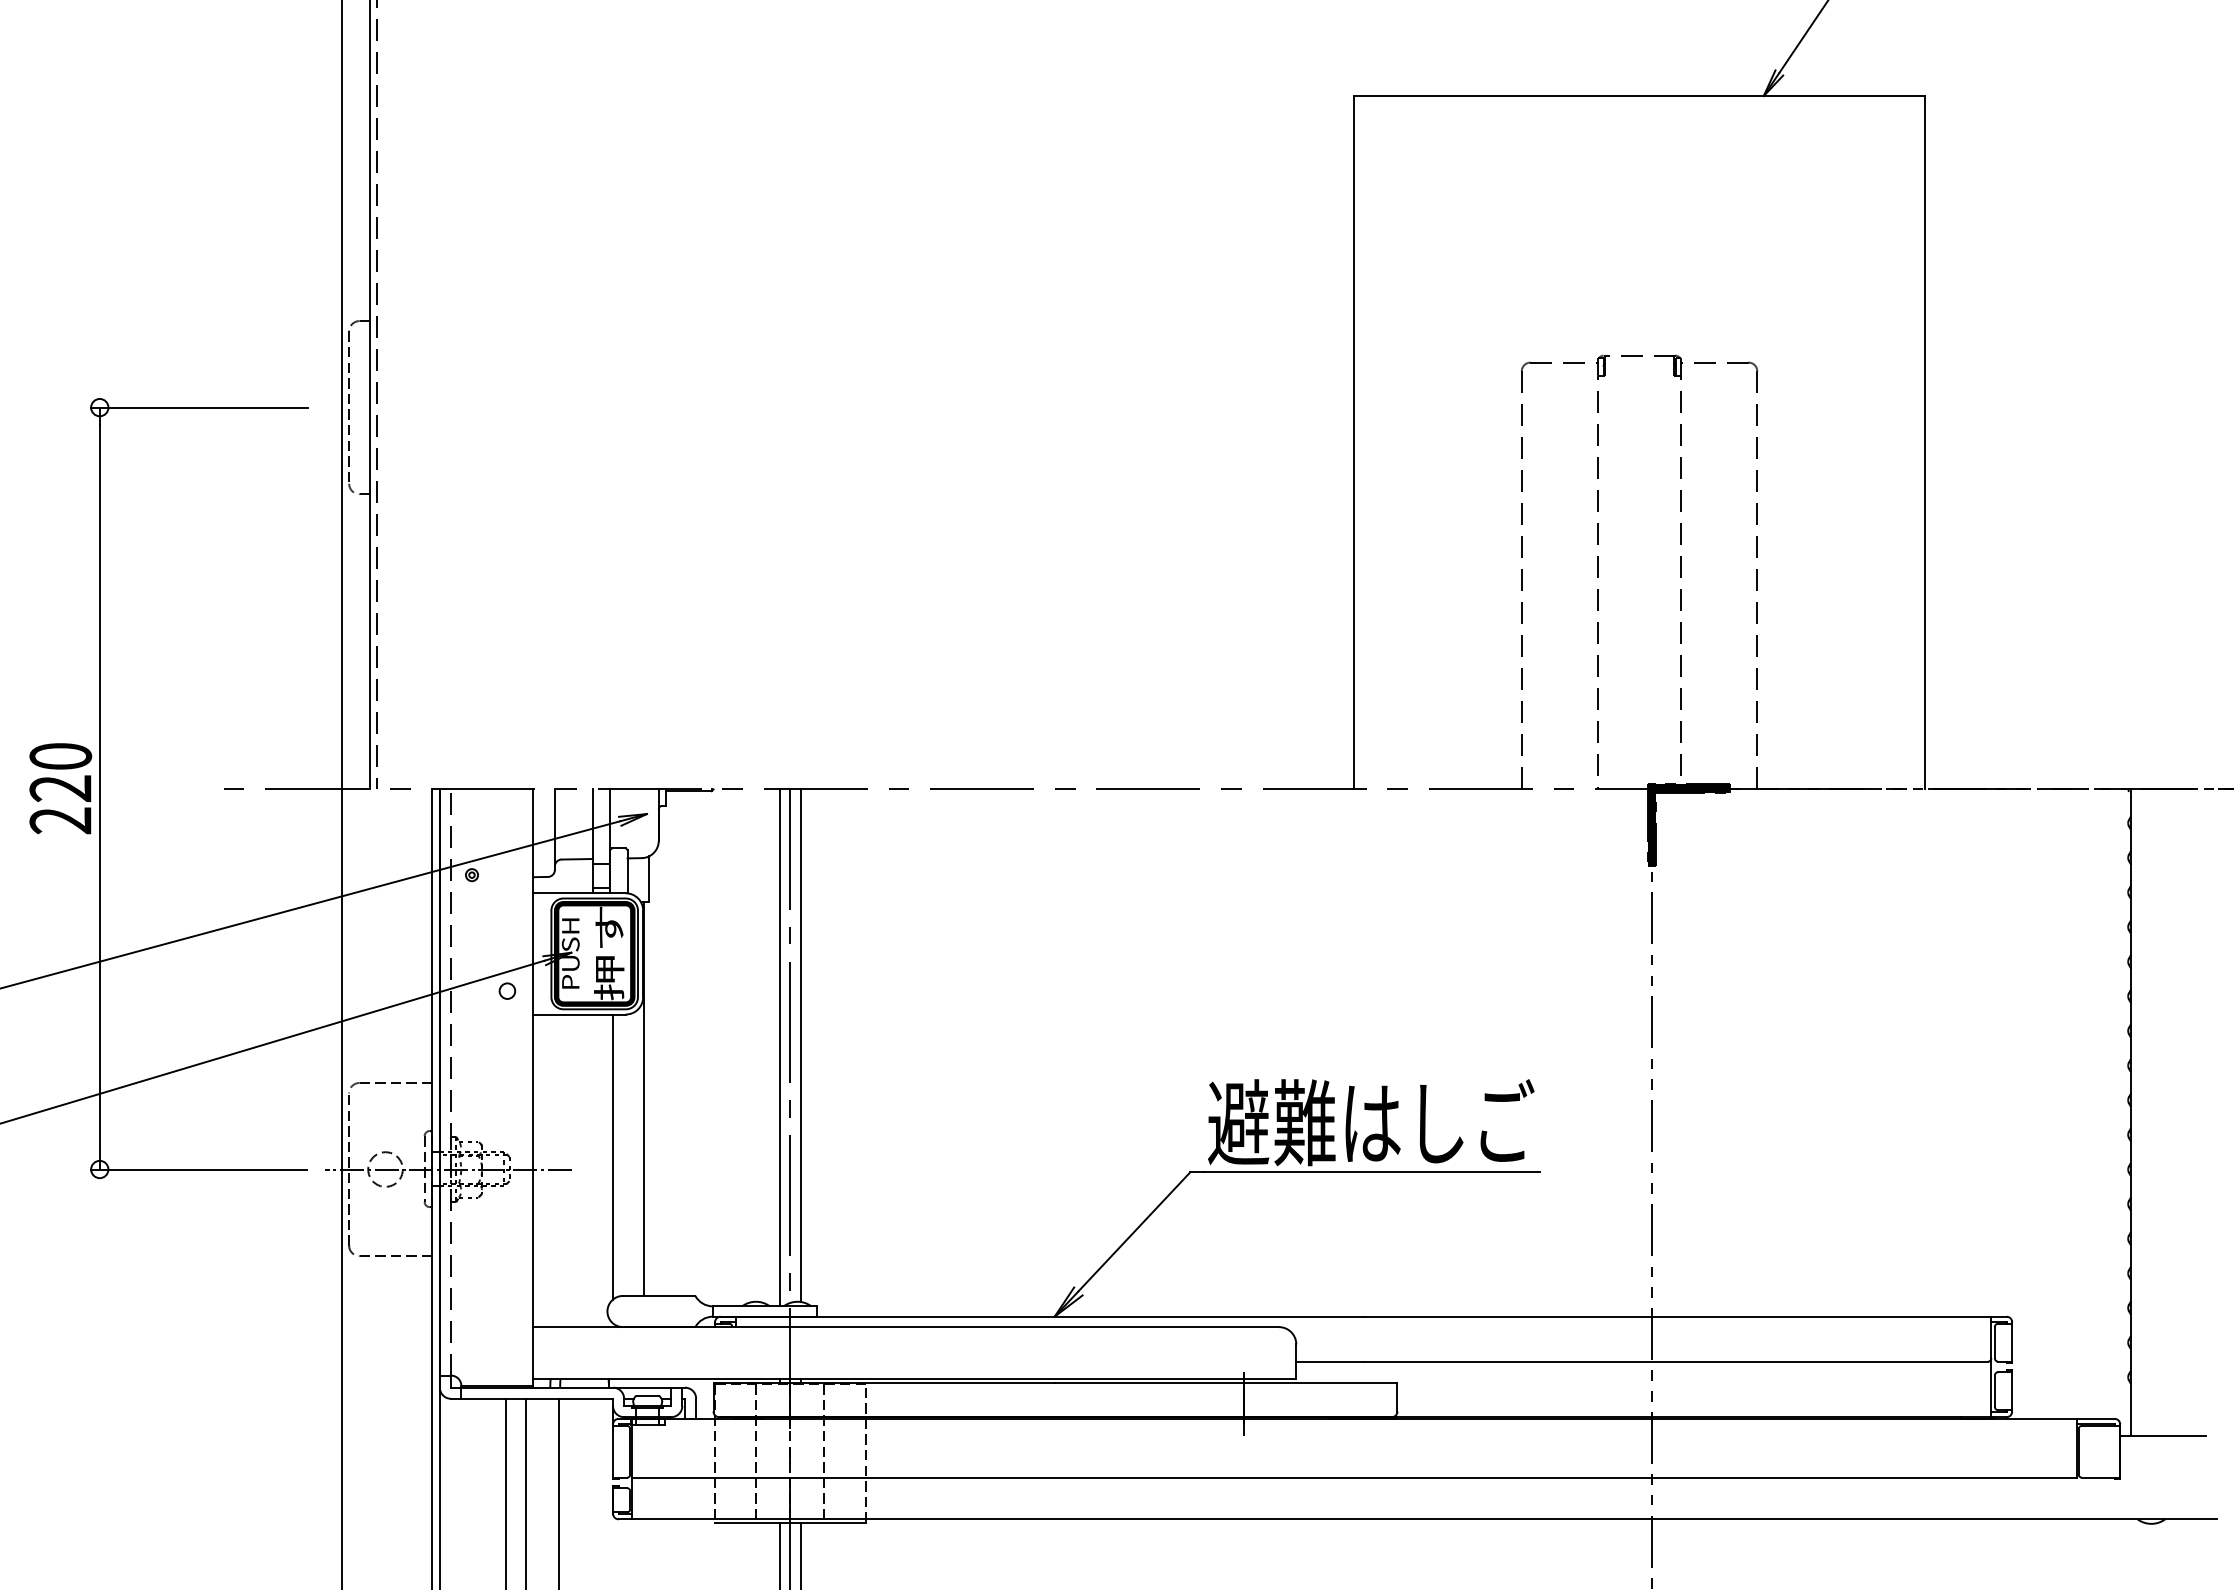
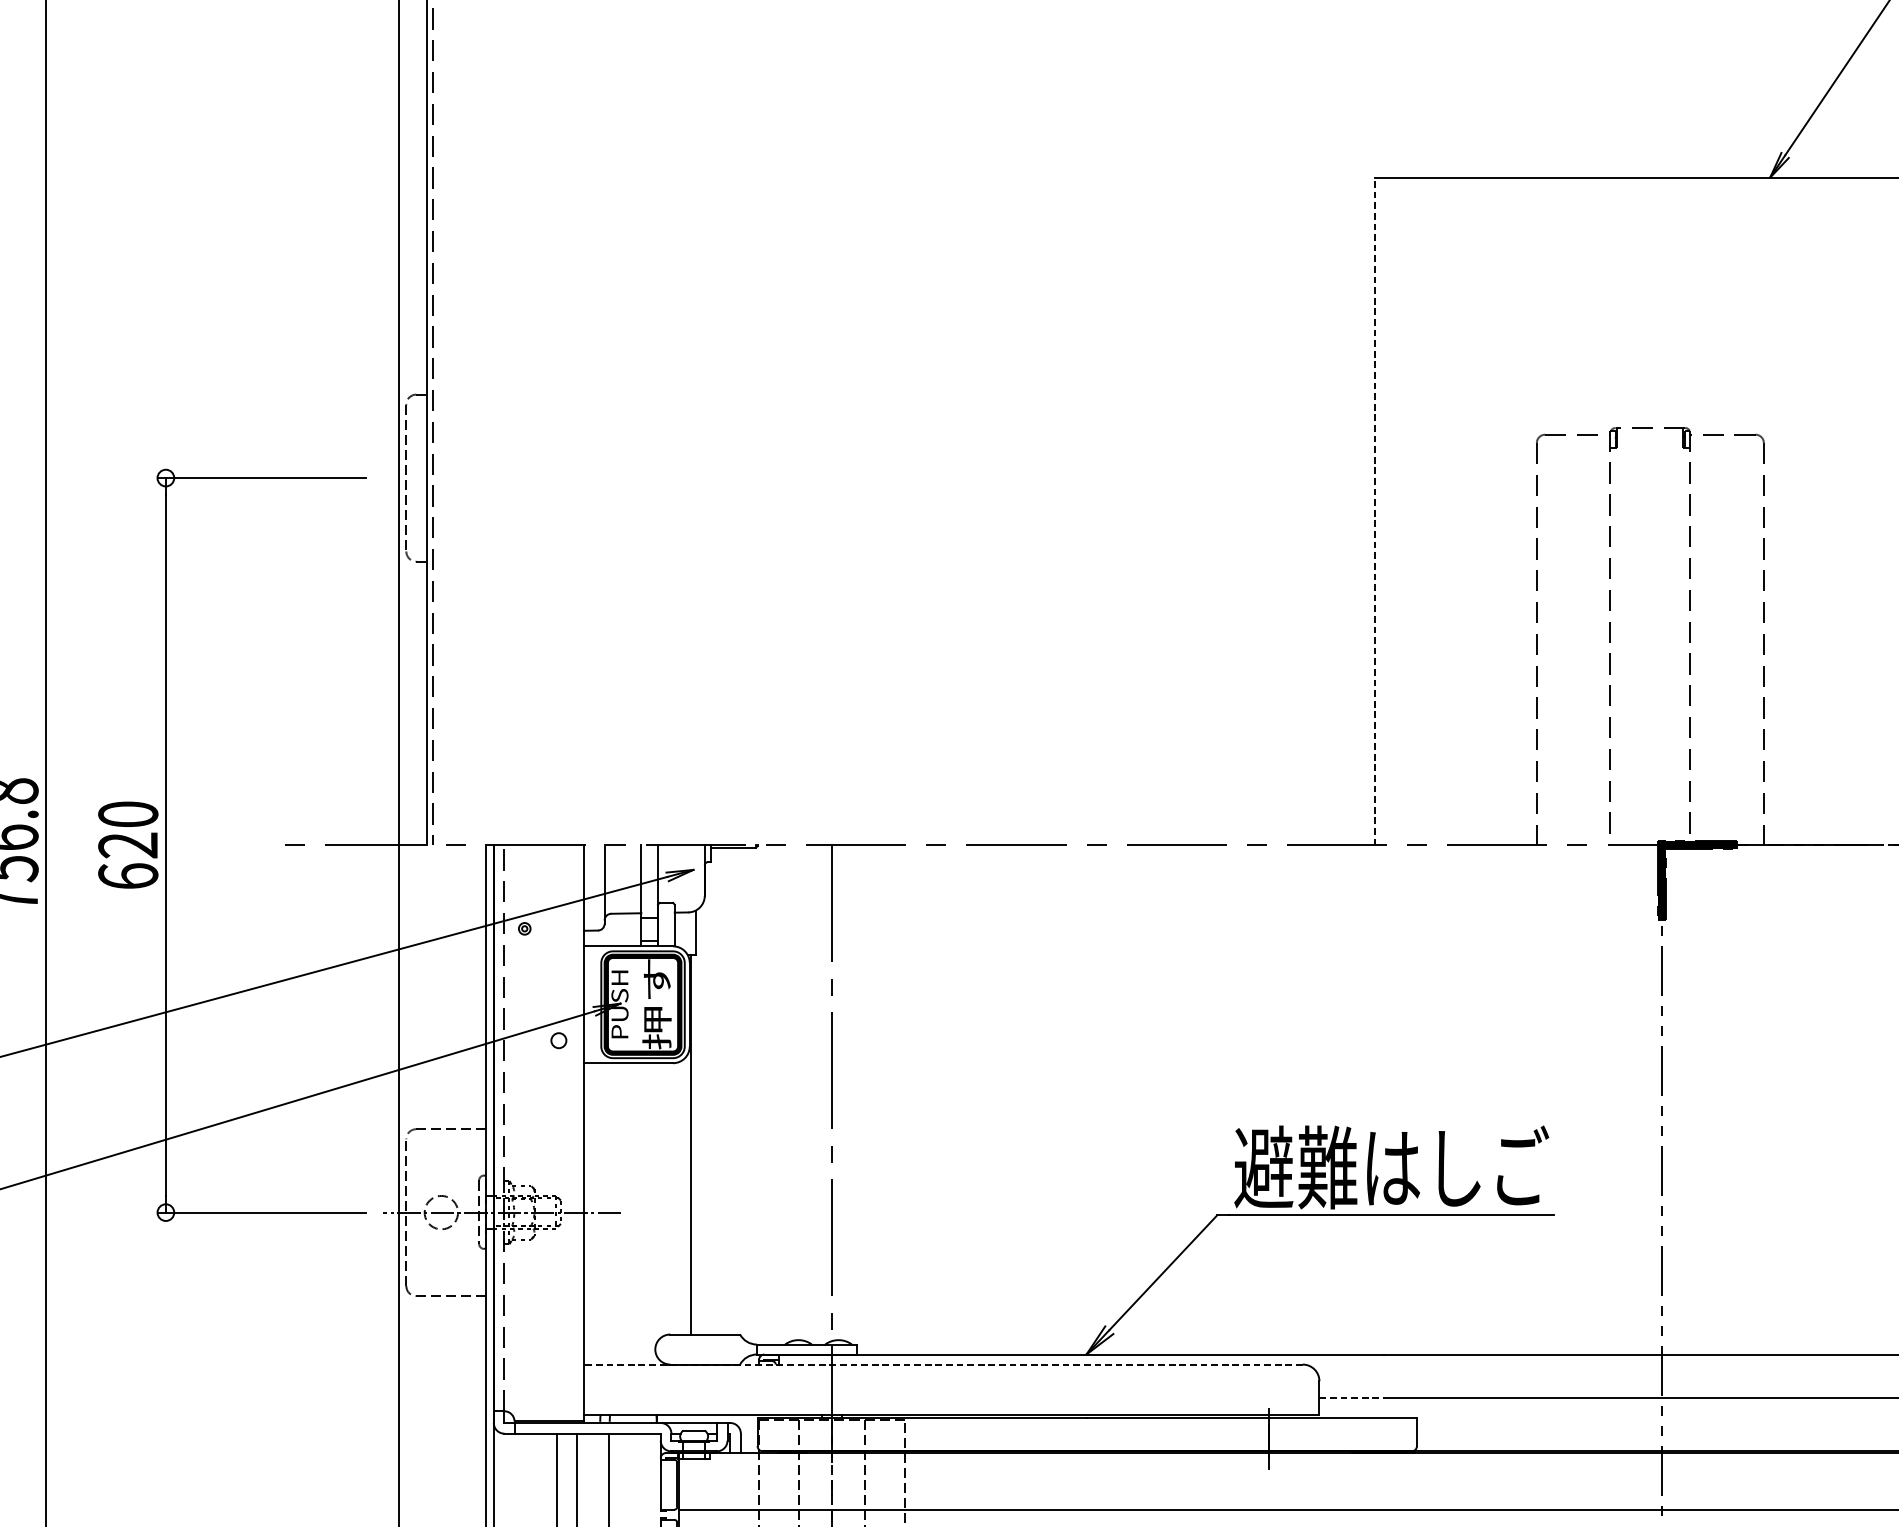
line: (1353, 441) -> (1374, 510), solid -> dashed
text: (60, 820) -> (128, 876), 220 -> 620
line: (800, 1044) -> (841, 1092), removed
line: (779, 1047) -> (821, 1094), removed
line: (612, 1156) -> (660, 1200), removed
line: (906, 1327) -> (943, 1364), solid -> dashed
line: (1330, 1361) -> (1352, 1397), solid -> dashed

